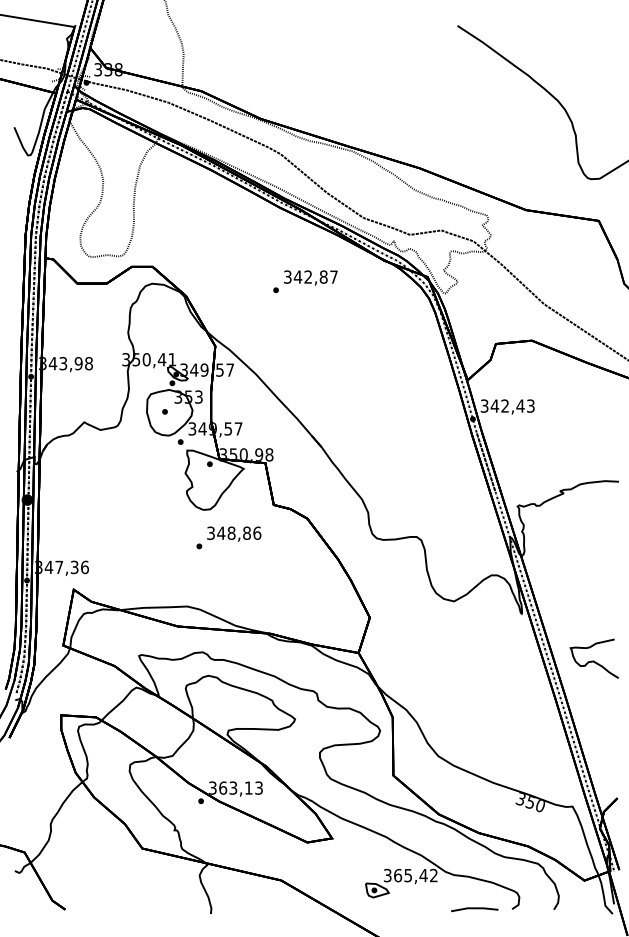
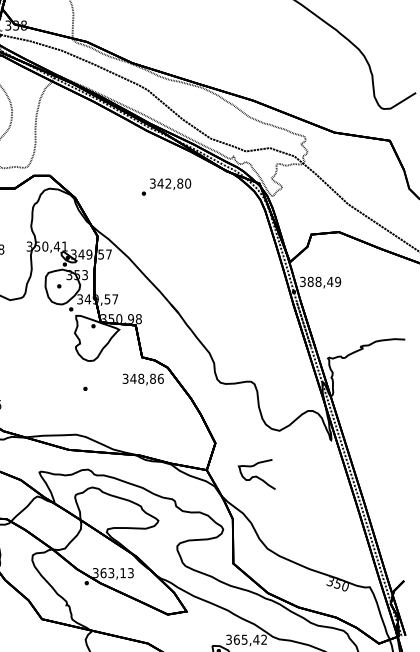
text: (334, 276) -> (188, 183), 342,87 -> 342,80
text: (512, 405) -> (324, 281), 342,43 -> 388,49
text: (234, 533) -> (143, 379), moved
curve: (593, 660) -> (256, 475), moved

